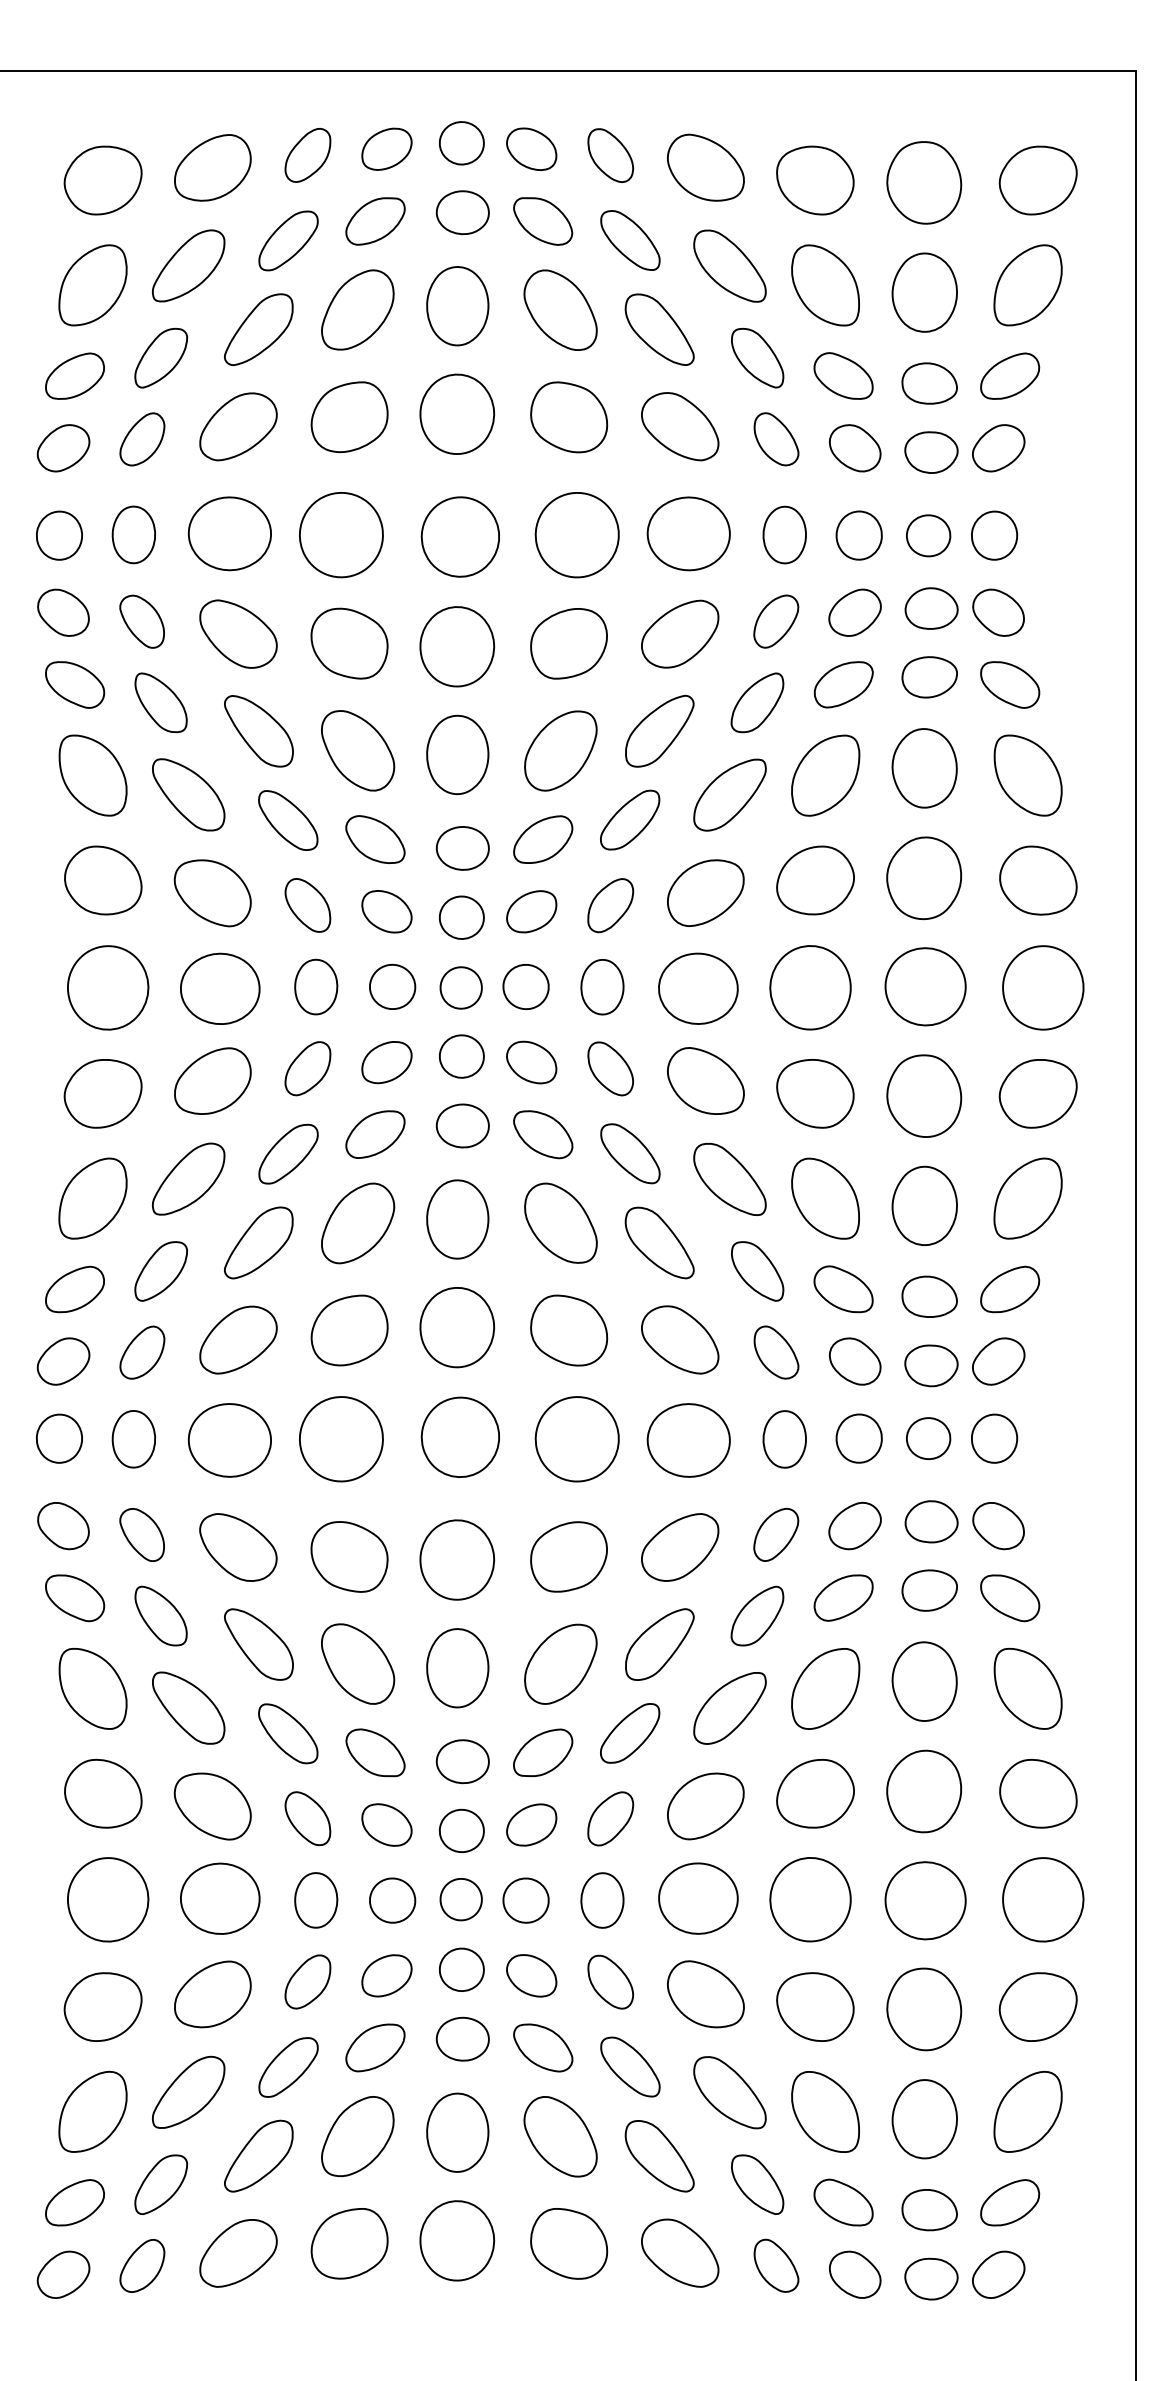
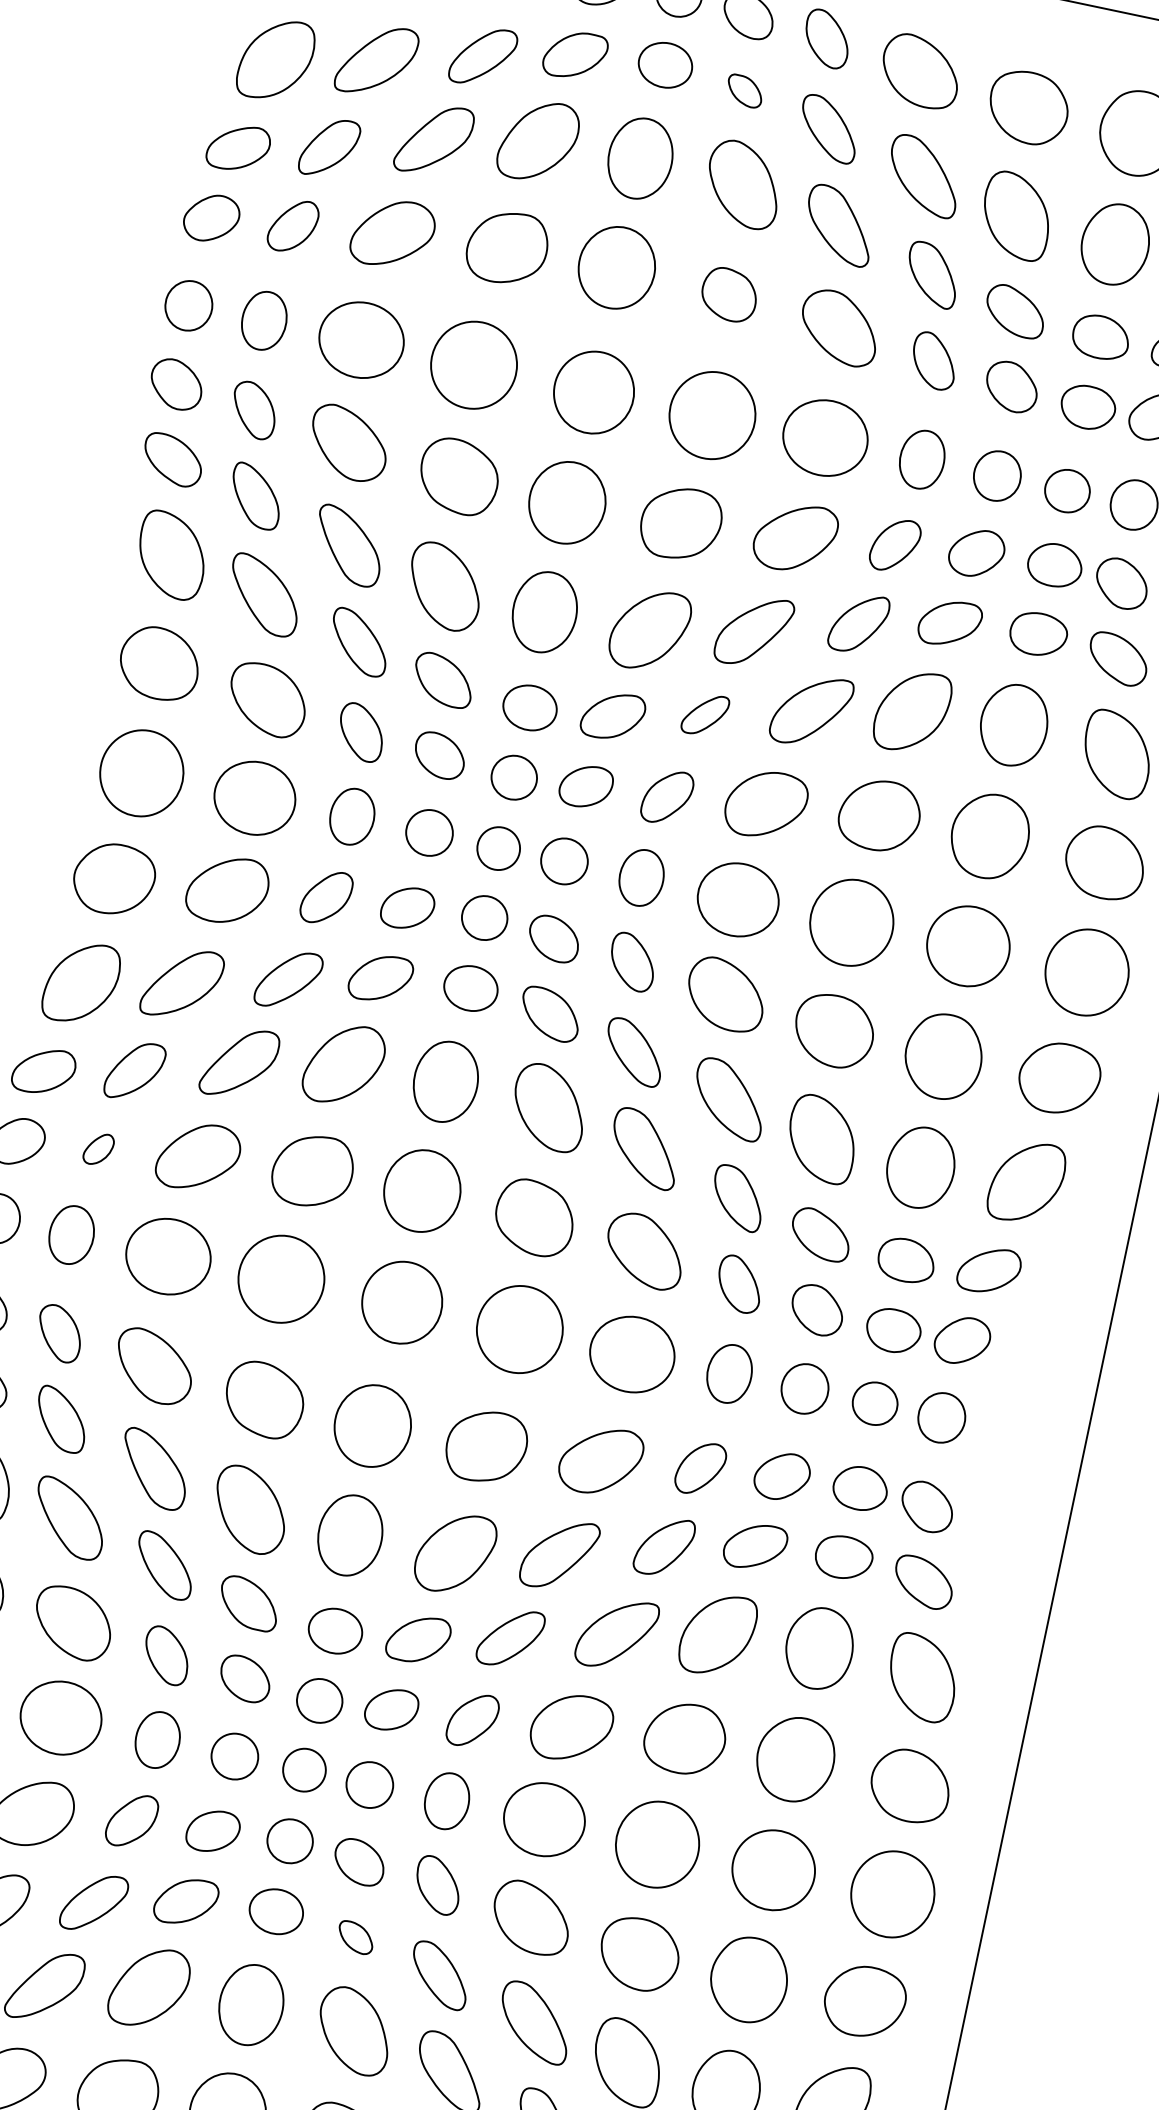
part: (543, 221) -> (745, 91), size x0.6
part: (569, 417) -> (729, 294), size x0.7
part: (630, 819) -> (705, 714), size x0.7
part: (142, 1352) -> (98, 1149), size x0.6
part: (543, 2047) -> (356, 1937), size x0.6

